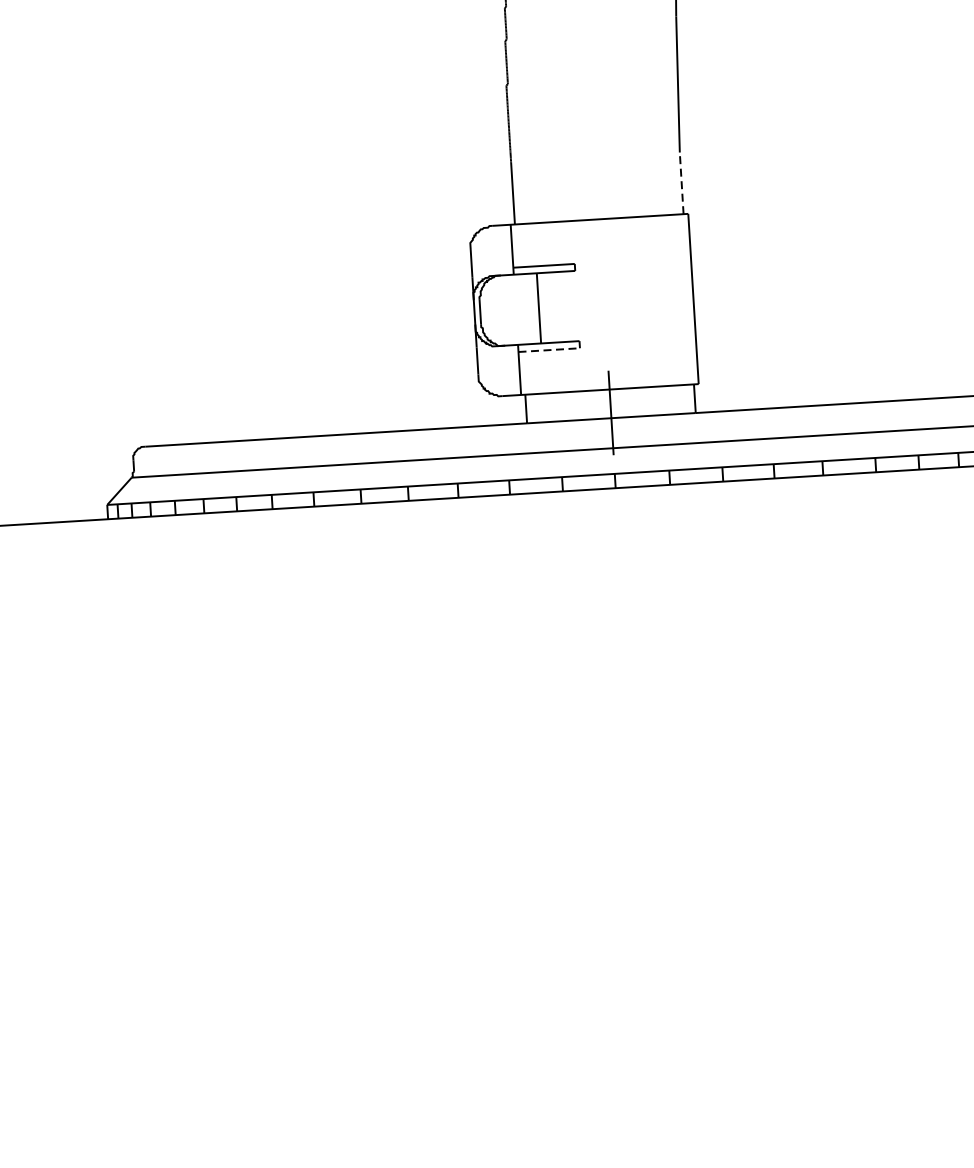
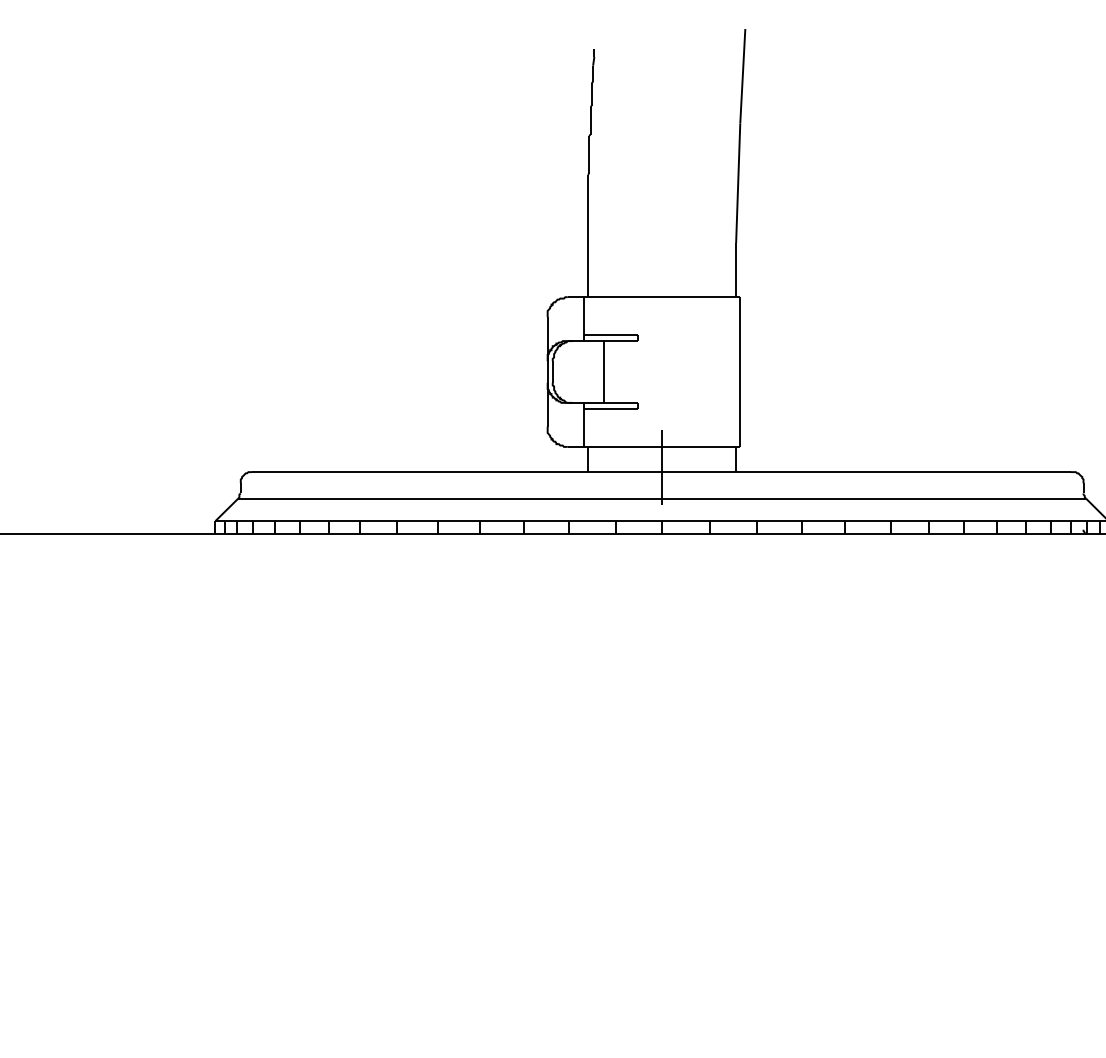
line: (682, 182) -> (736, 269), dashed -> solid
line: (549, 350) -> (611, 409), dashed -> solid

